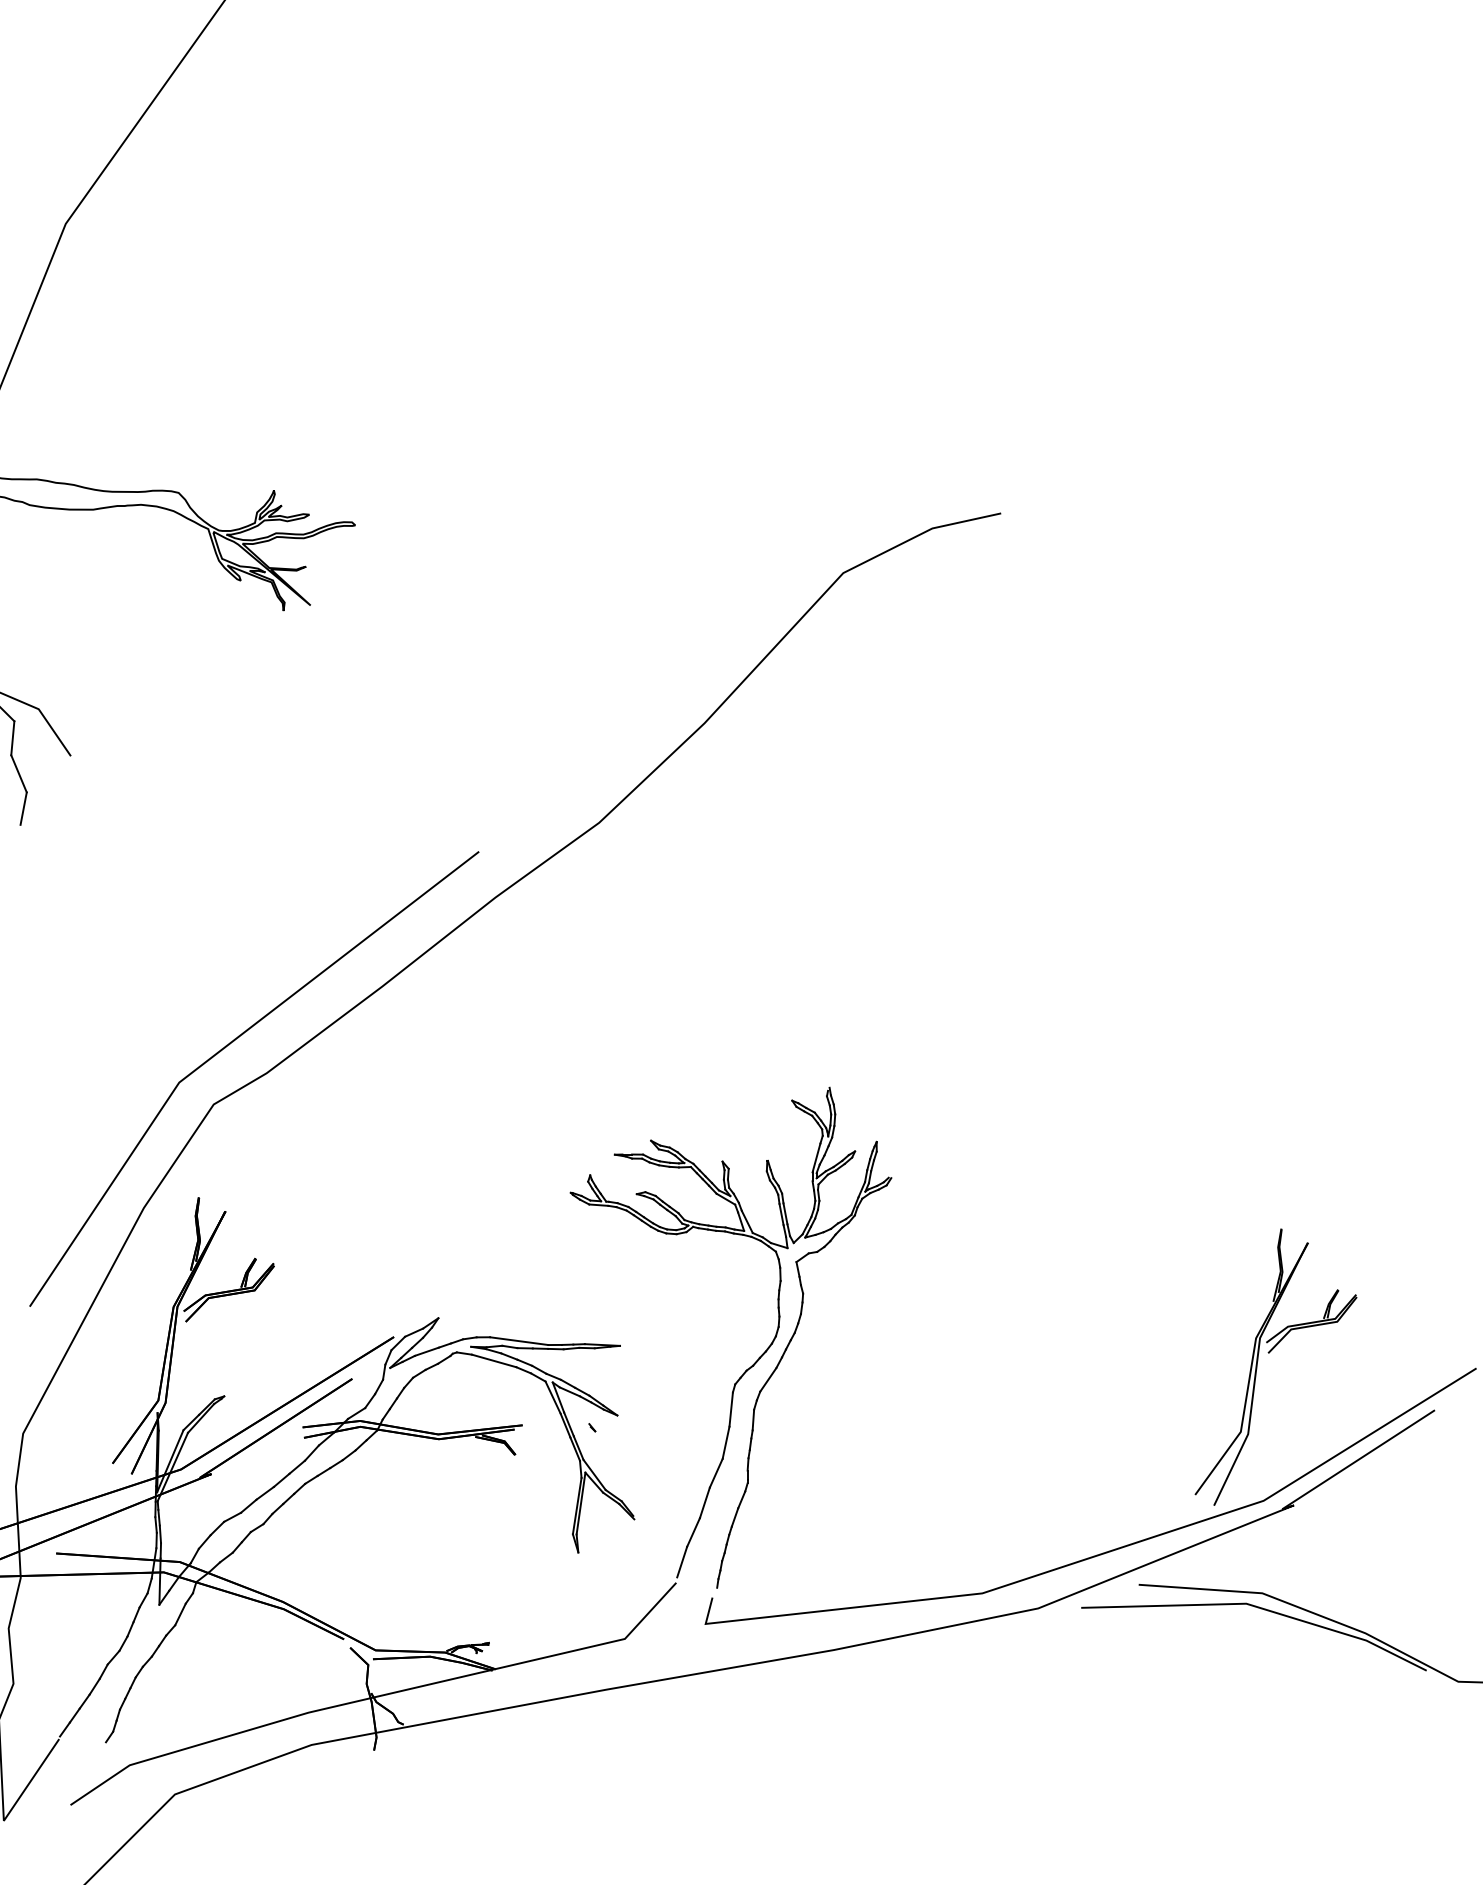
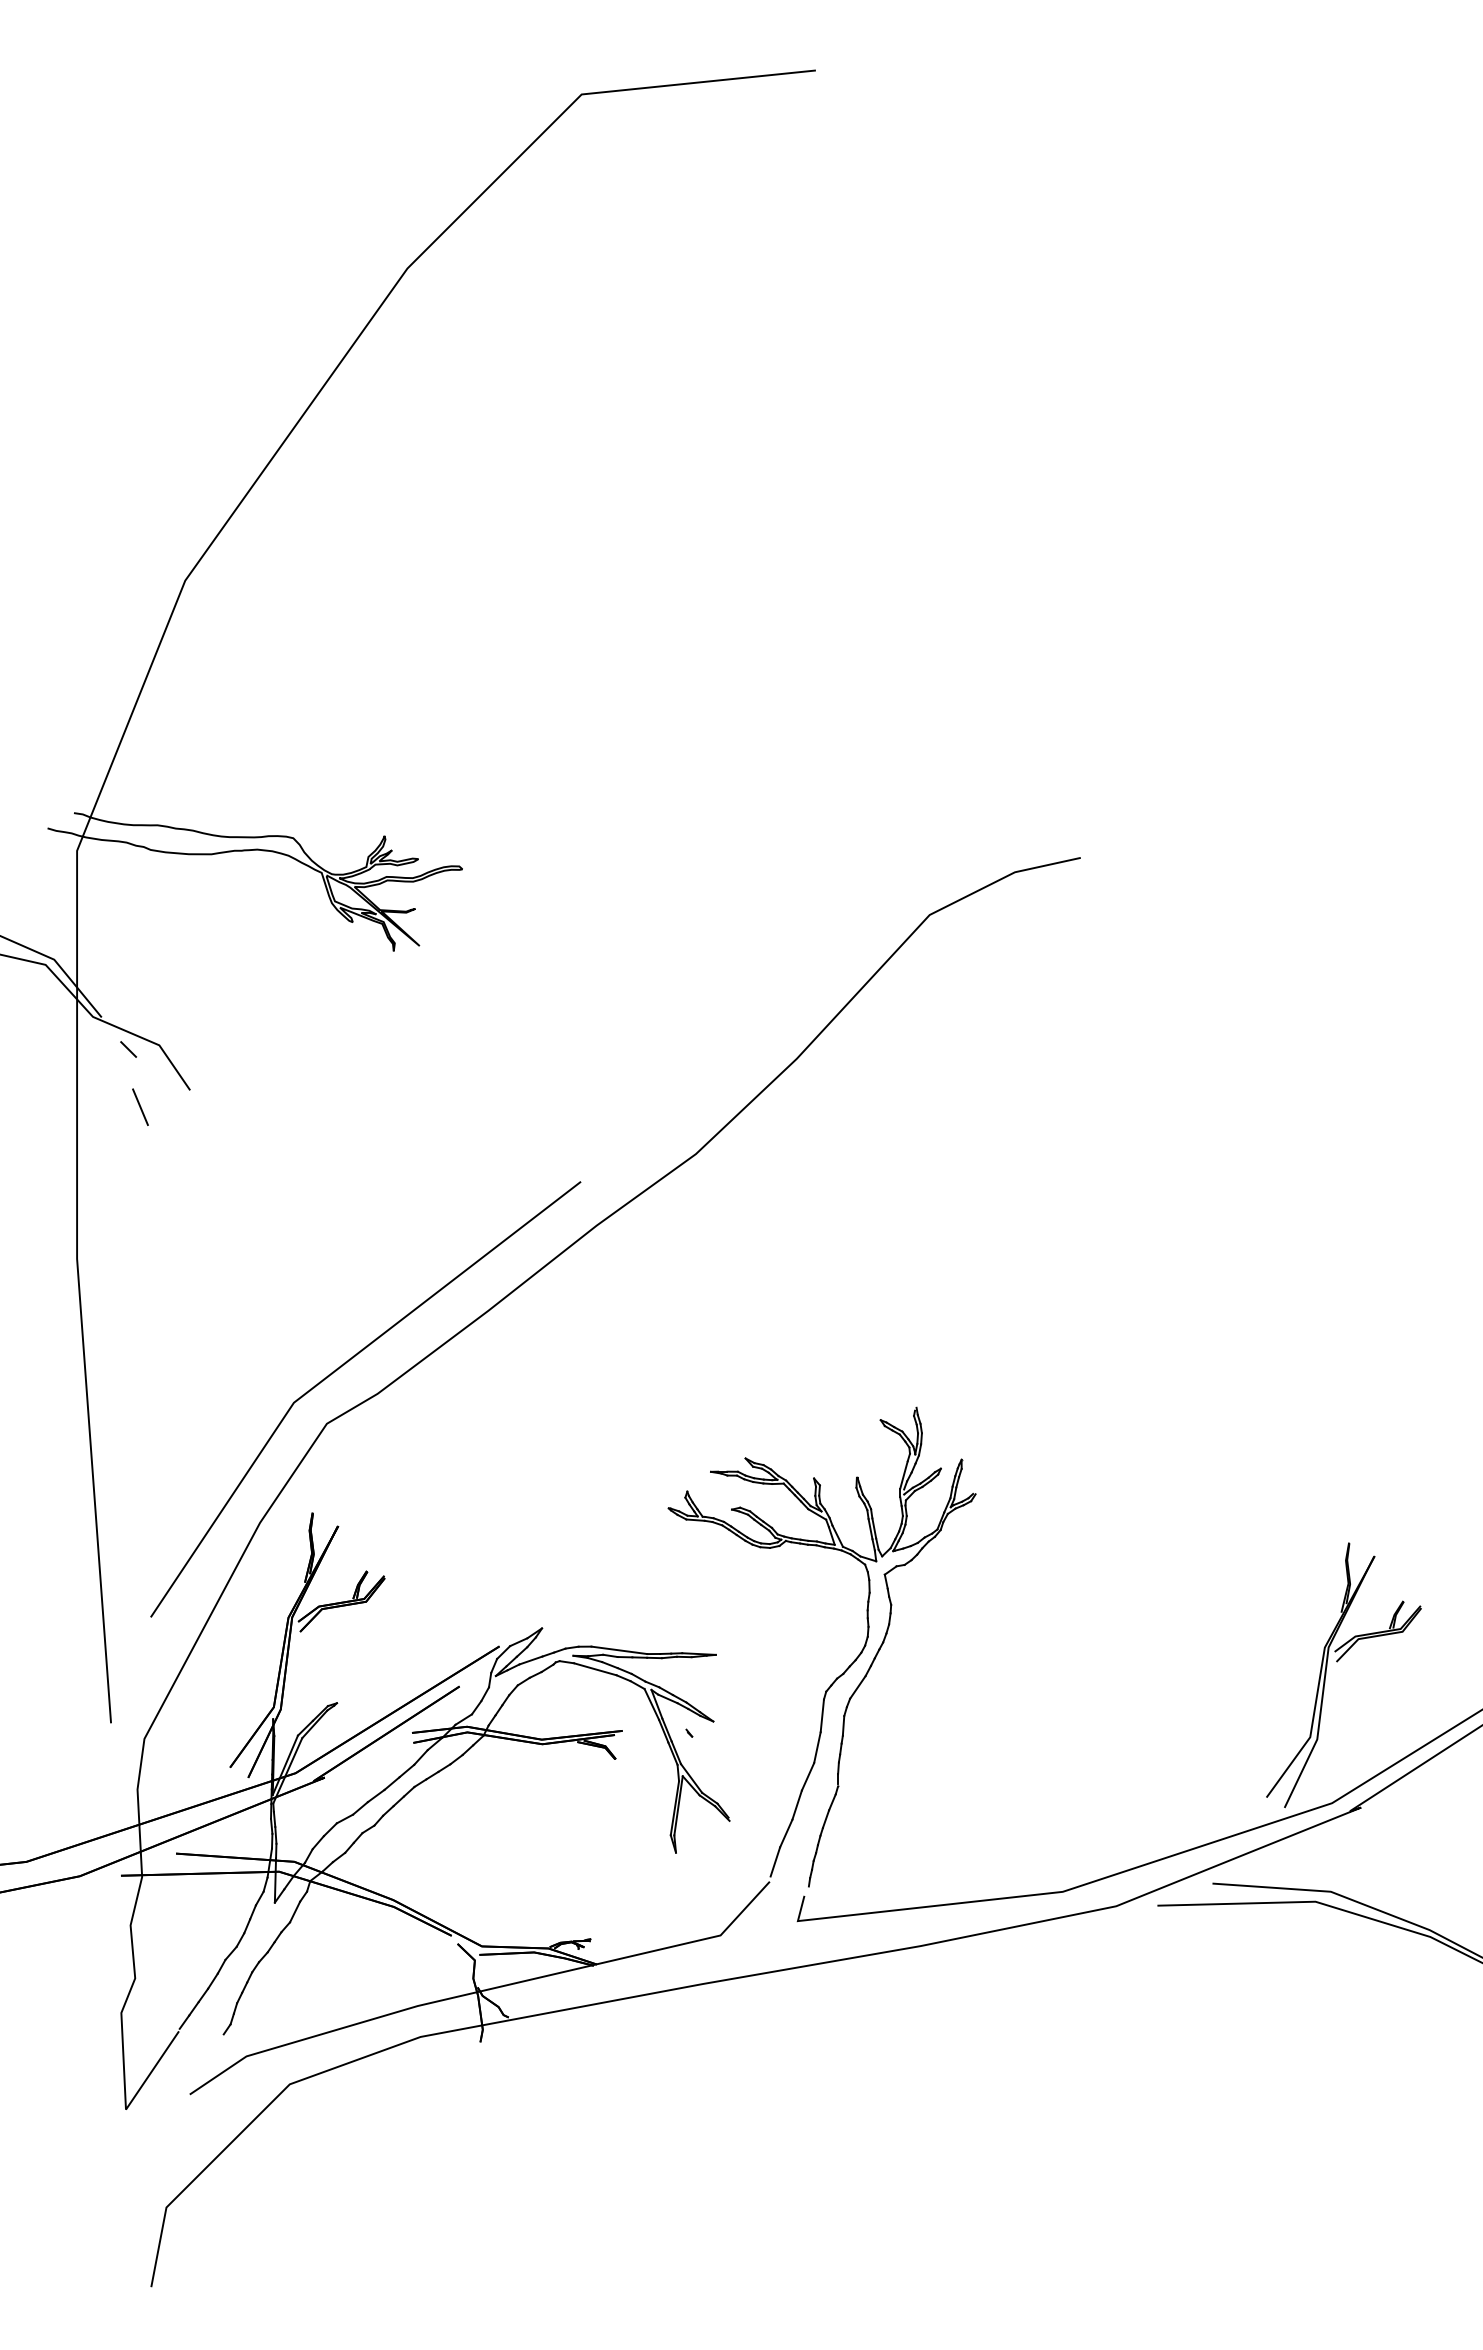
line: (12, 737) -> (134, 1072), removed
line: (23, 808) -> (144, 1140), removed

